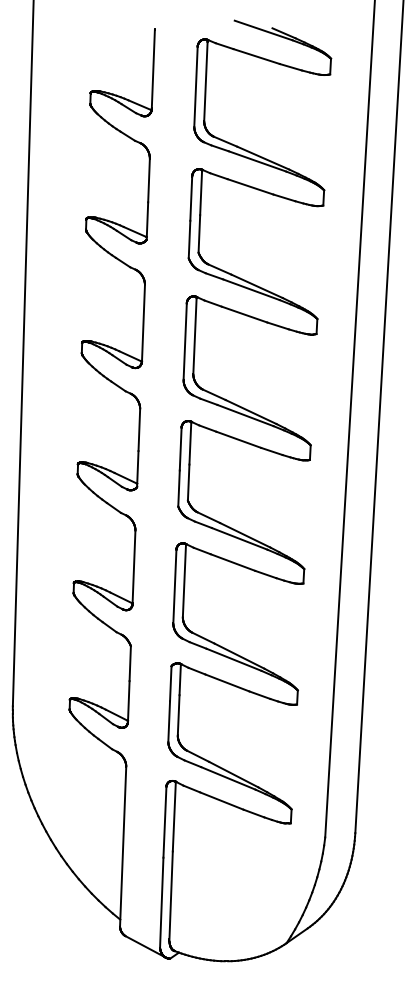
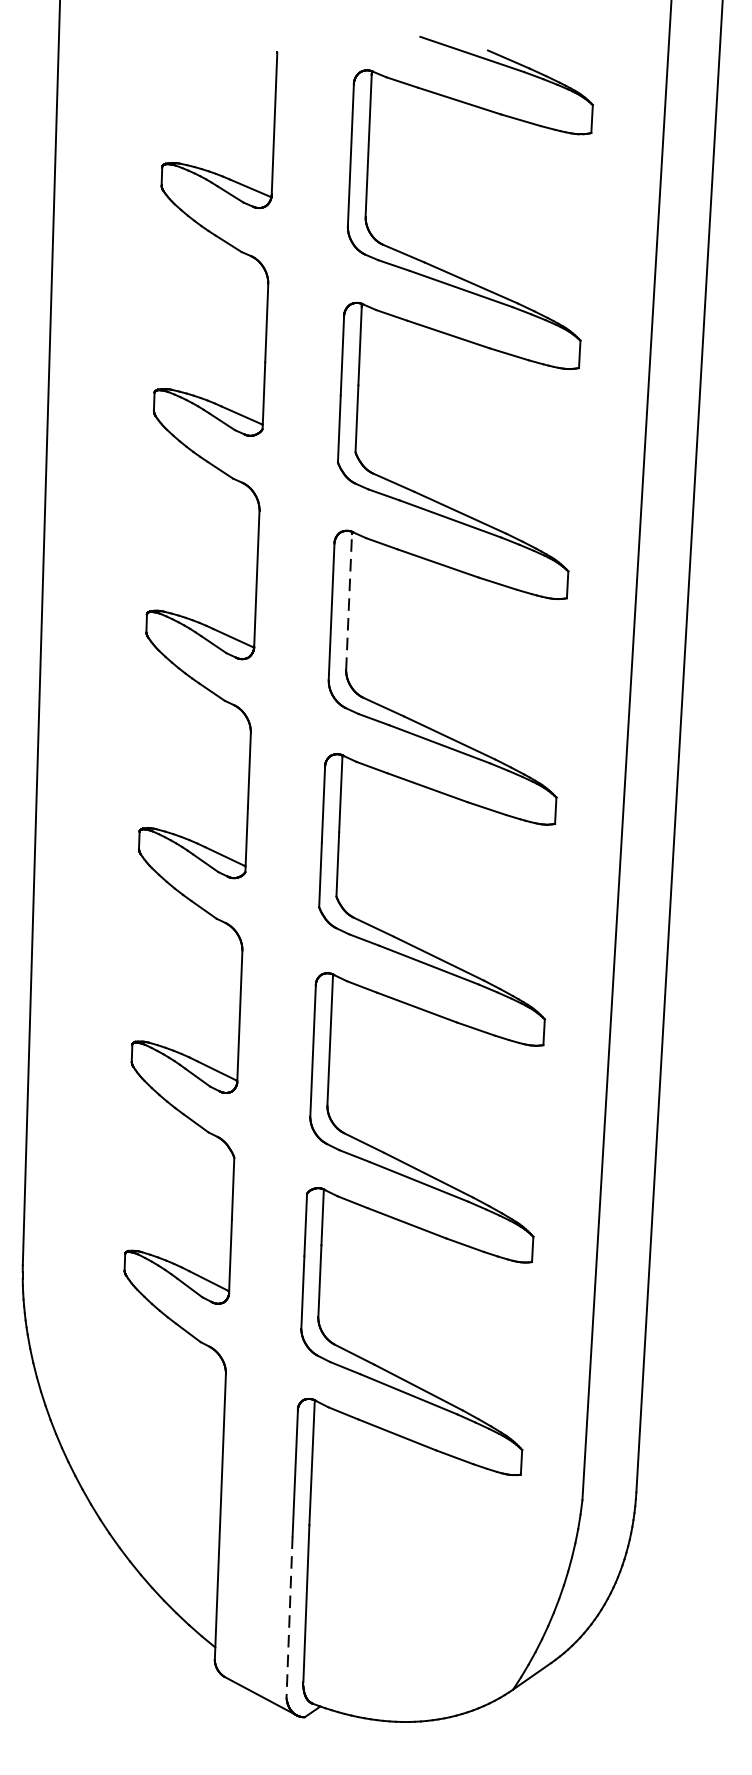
line: (194, 336) -> (348, 602), solid -> dashed
line: (161, 903) -> (289, 1618), solid -> dashed

